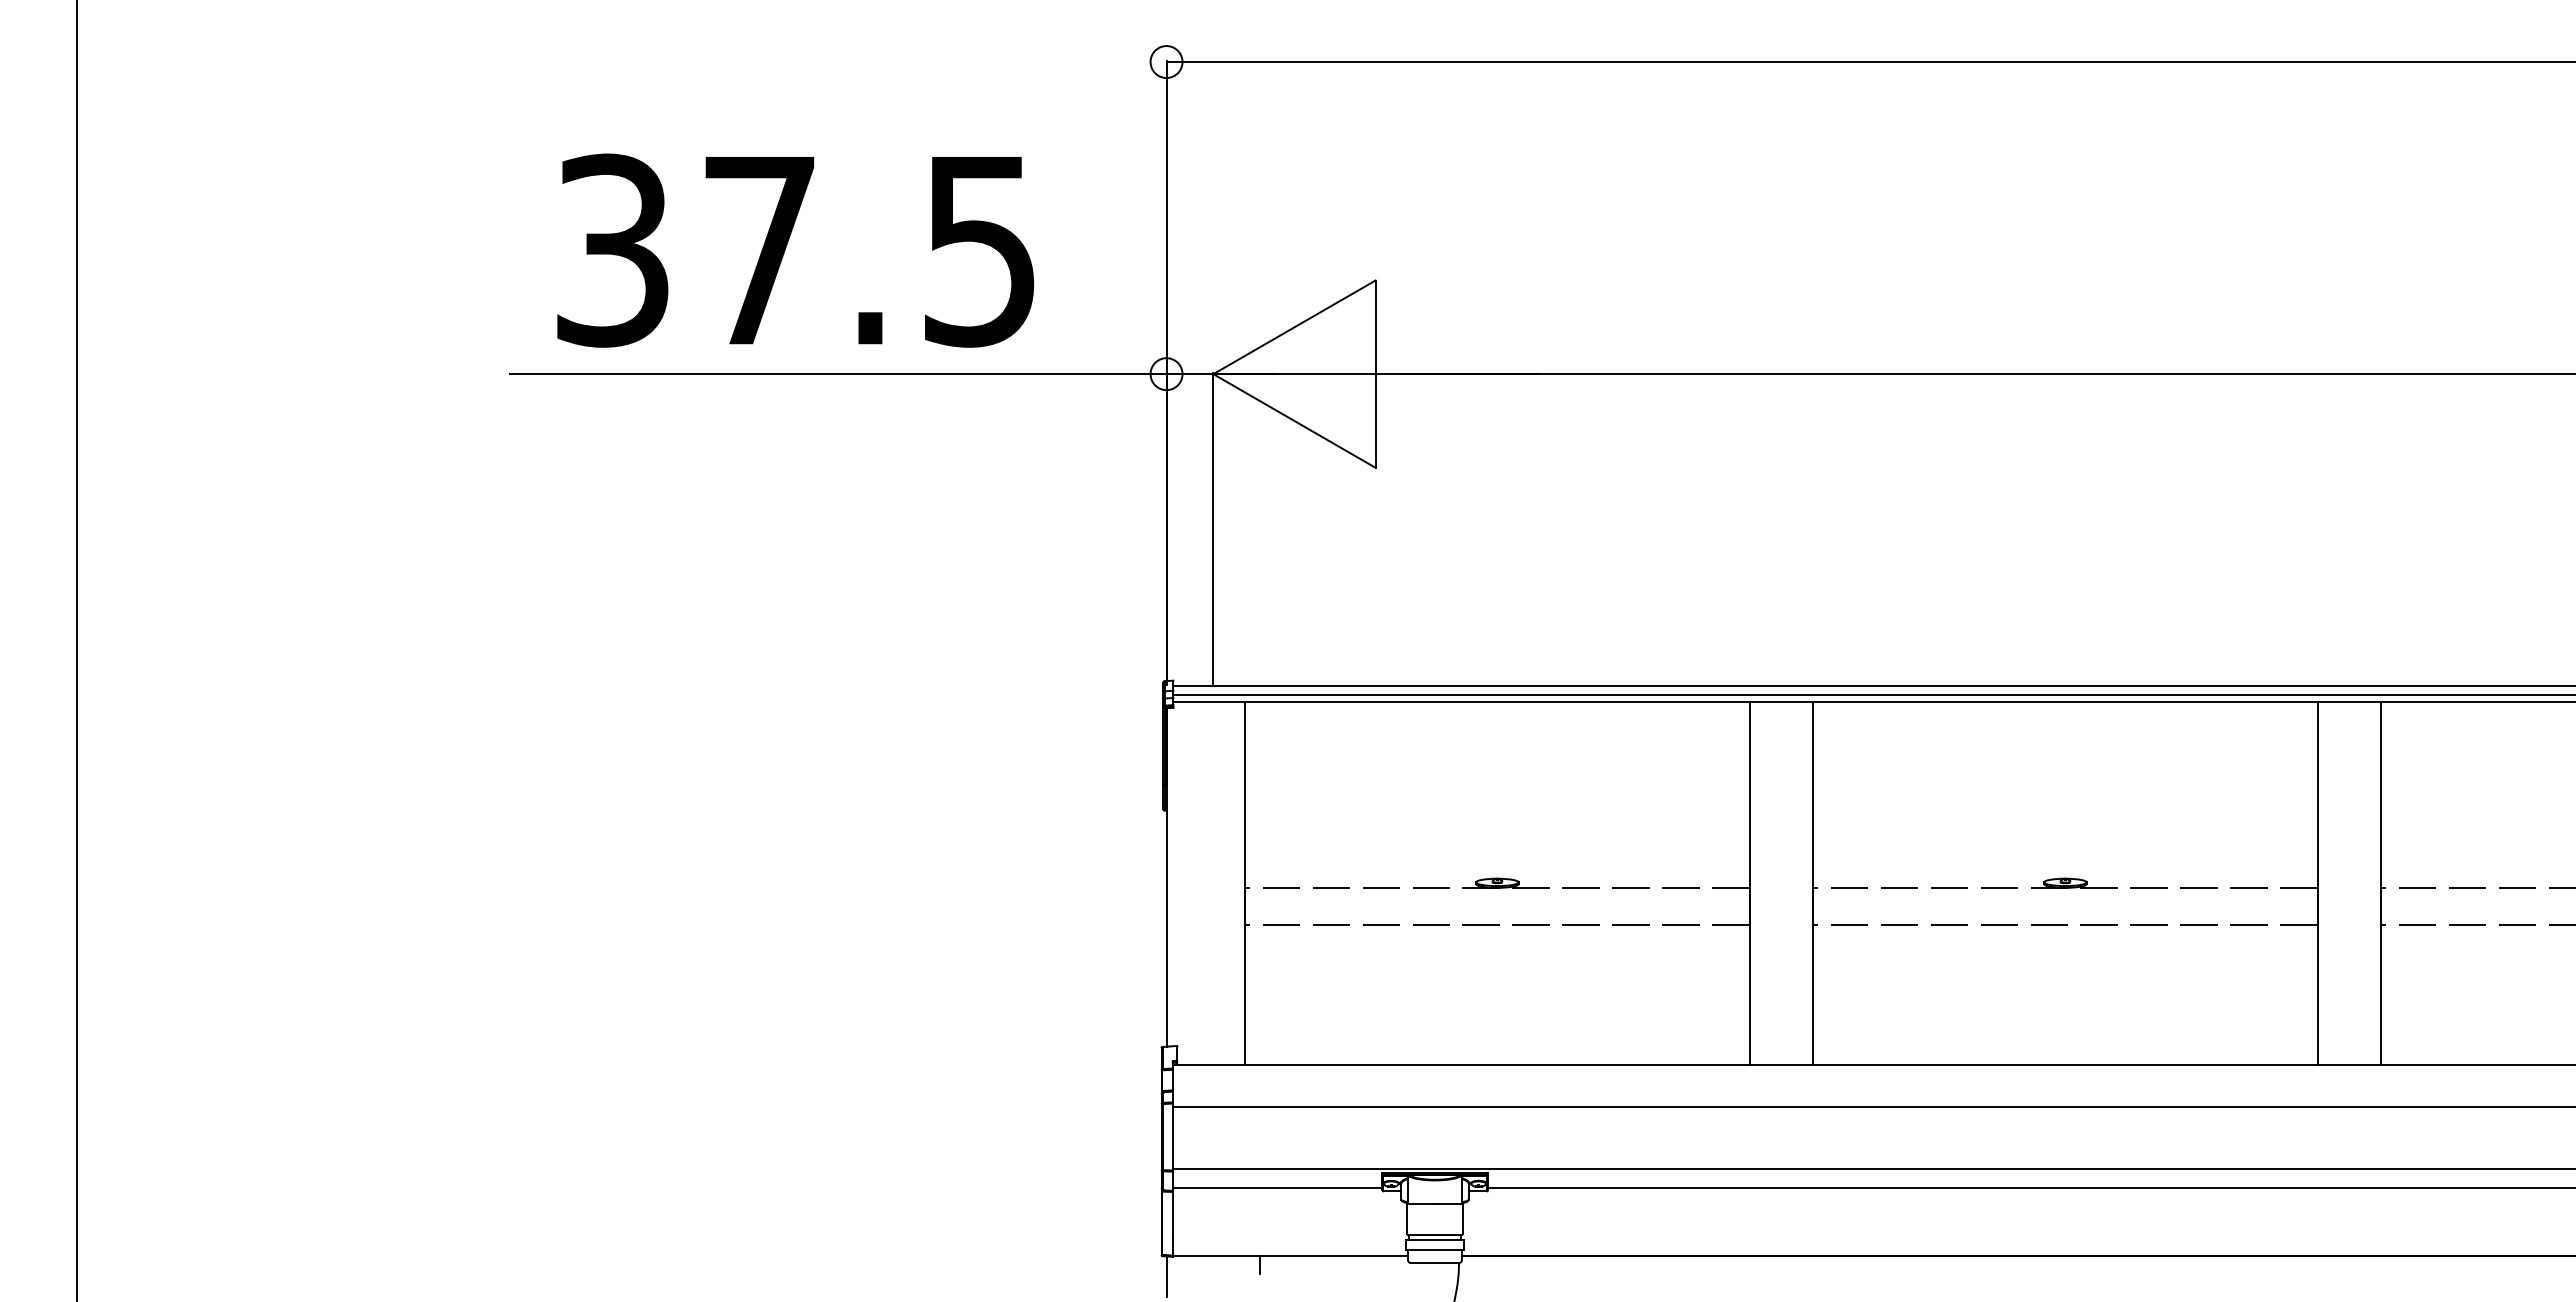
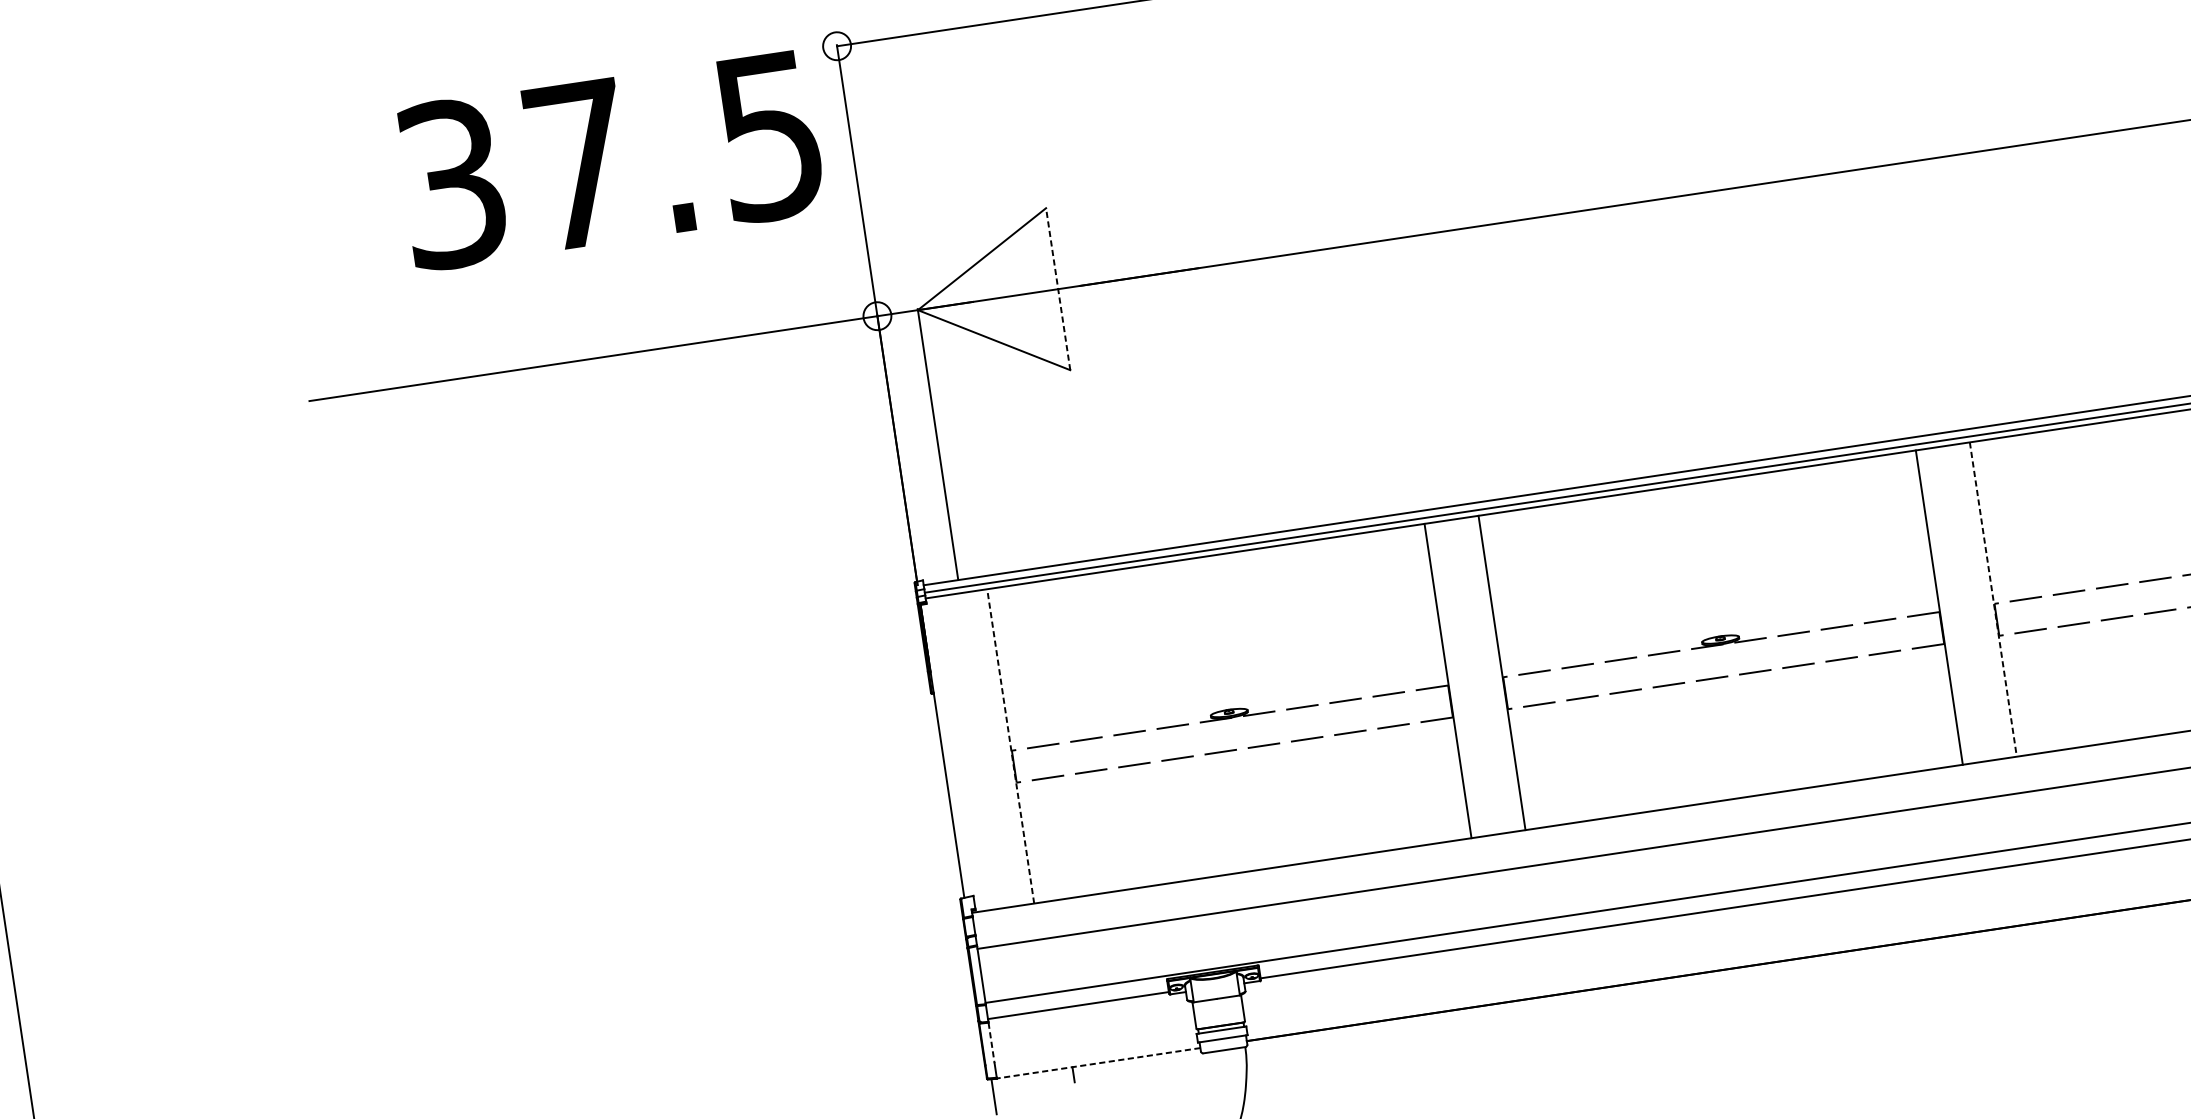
text: (795, 250) -> (610, 160), moved
line: (1375, 374) -> (1058, 289), solid -> dashed
line: (1244, 883) -> (1010, 746), solid -> dashed
line: (2380, 883) -> (1993, 599), solid -> dashed
line: (1172, 1215) -> (991, 1043), solid -> dashed
line: (1287, 1256) -> (1096, 1063), solid -> dashed

